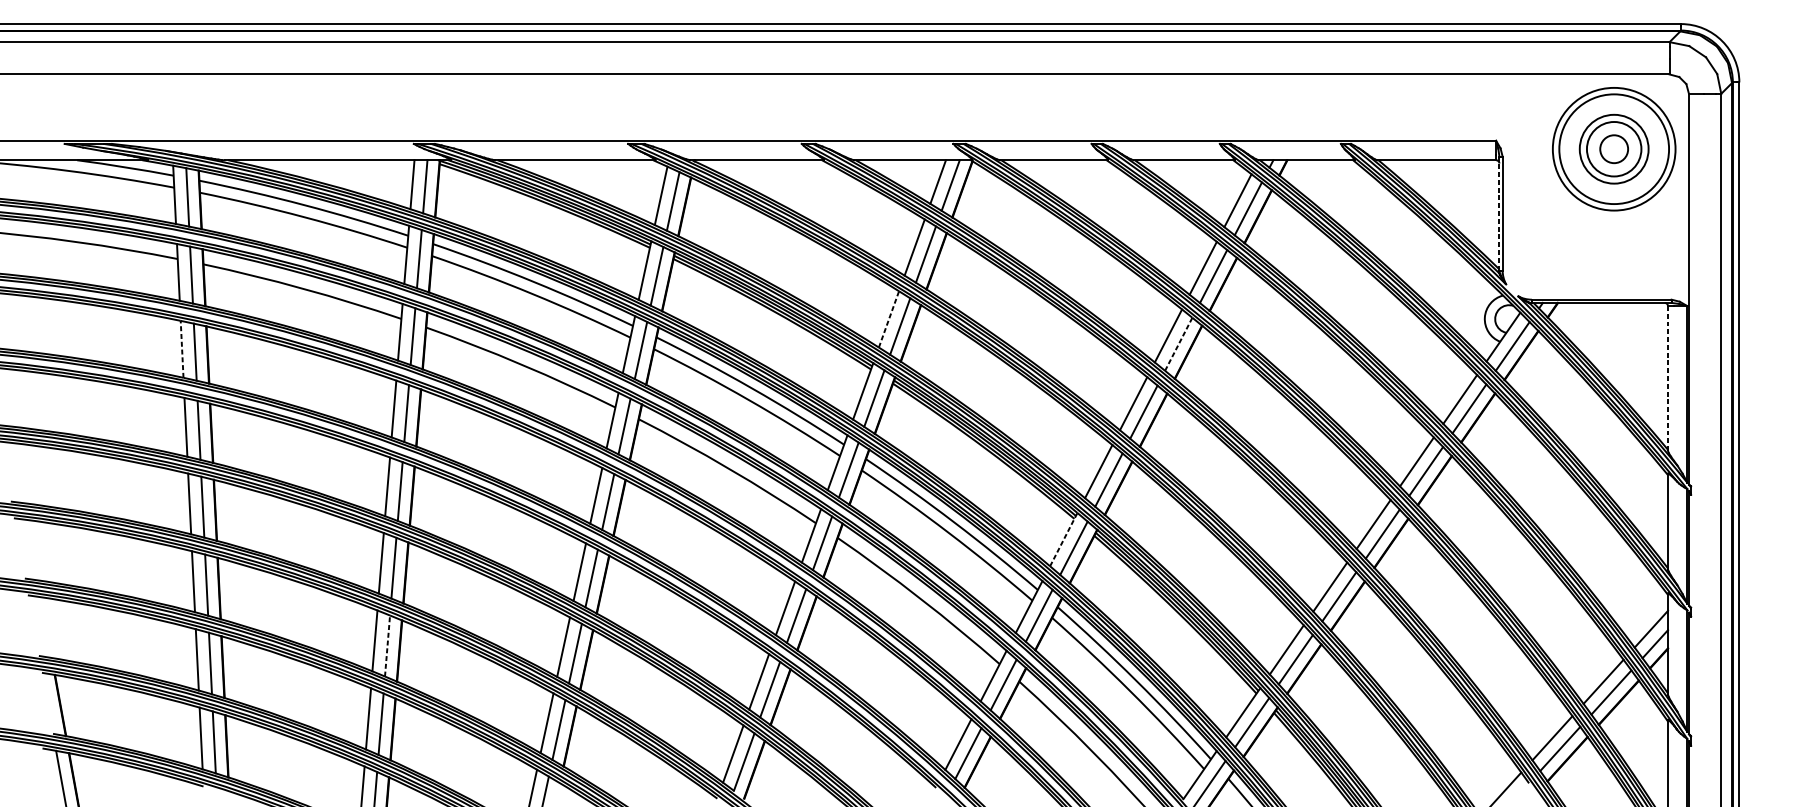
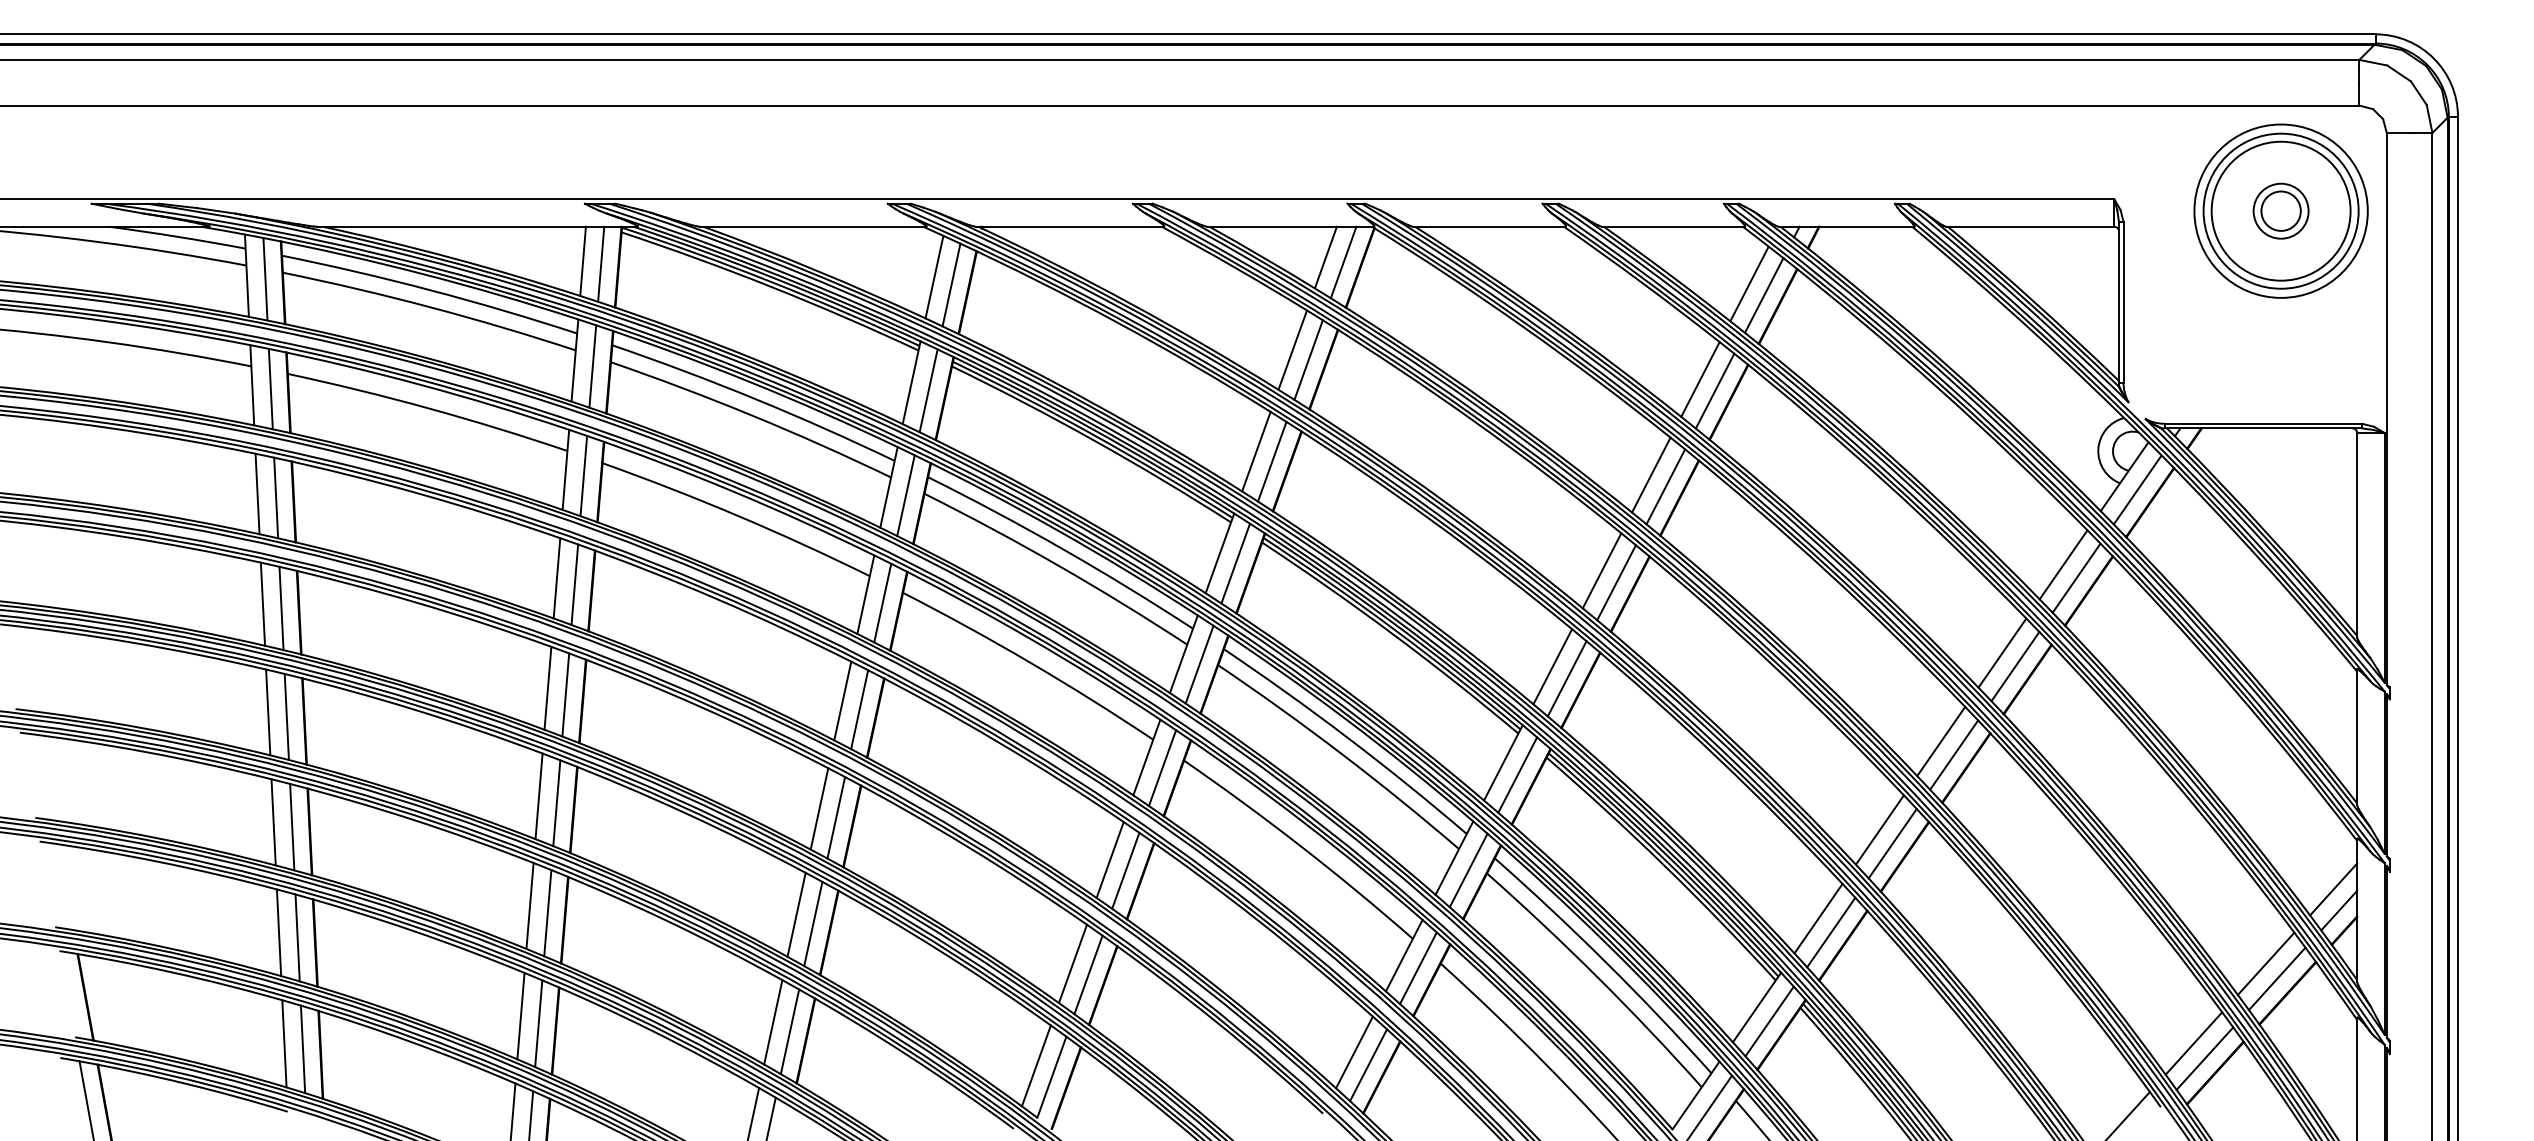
circle: (1613, 148) -> (2280, 210), size x0.71
circle: (1613, 148) -> (2280, 210), size x1.43
line: (1499, 213) -> (2118, 301), dashed -> solid
line: (889, 319) -> (1256, 451), dashed -> solid
line: (1179, 344) -> (1666, 486), dashed -> solid
line: (182, 349) -> (257, 493), dashed -> solid
line: (1668, 378) -> (2357, 534), dashed -> solid
line: (1063, 539) -> (1503, 762), dashed -> solid
line: (387, 645) -> (547, 912), dashed -> solid

